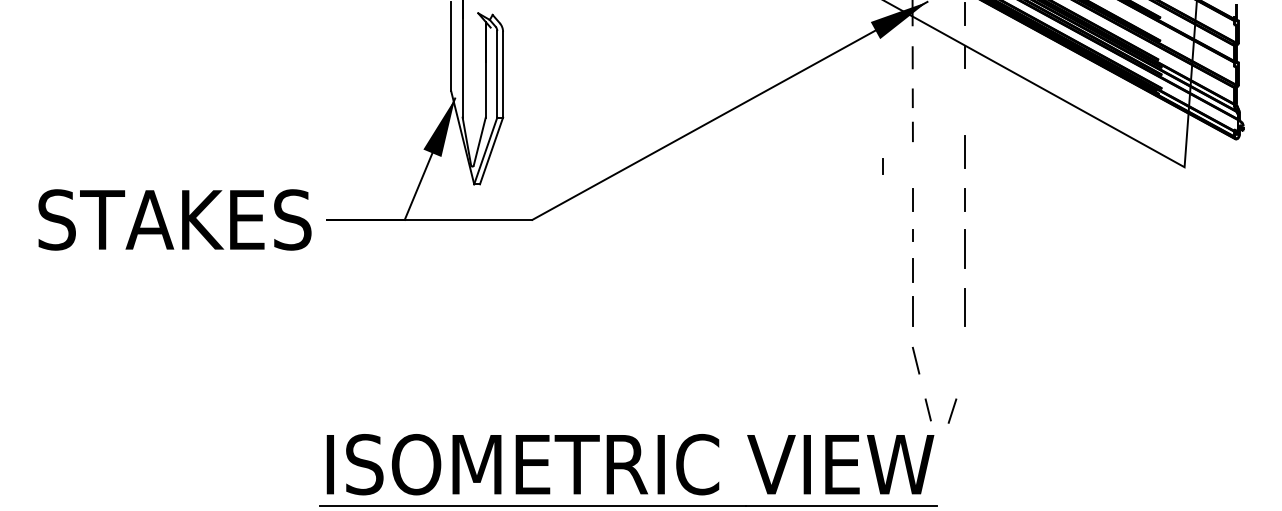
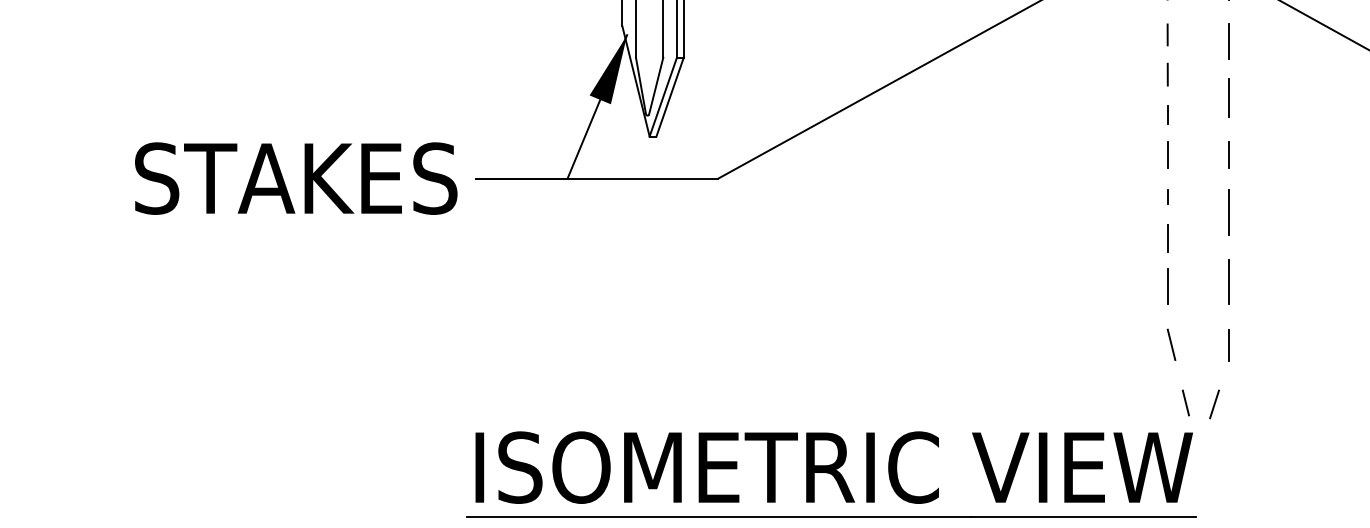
line: (964, 103) -> (1228, 41), added
line: (882, 166) -> (1167, 115), moved
line: (964, 361) -> (1228, 345), added

